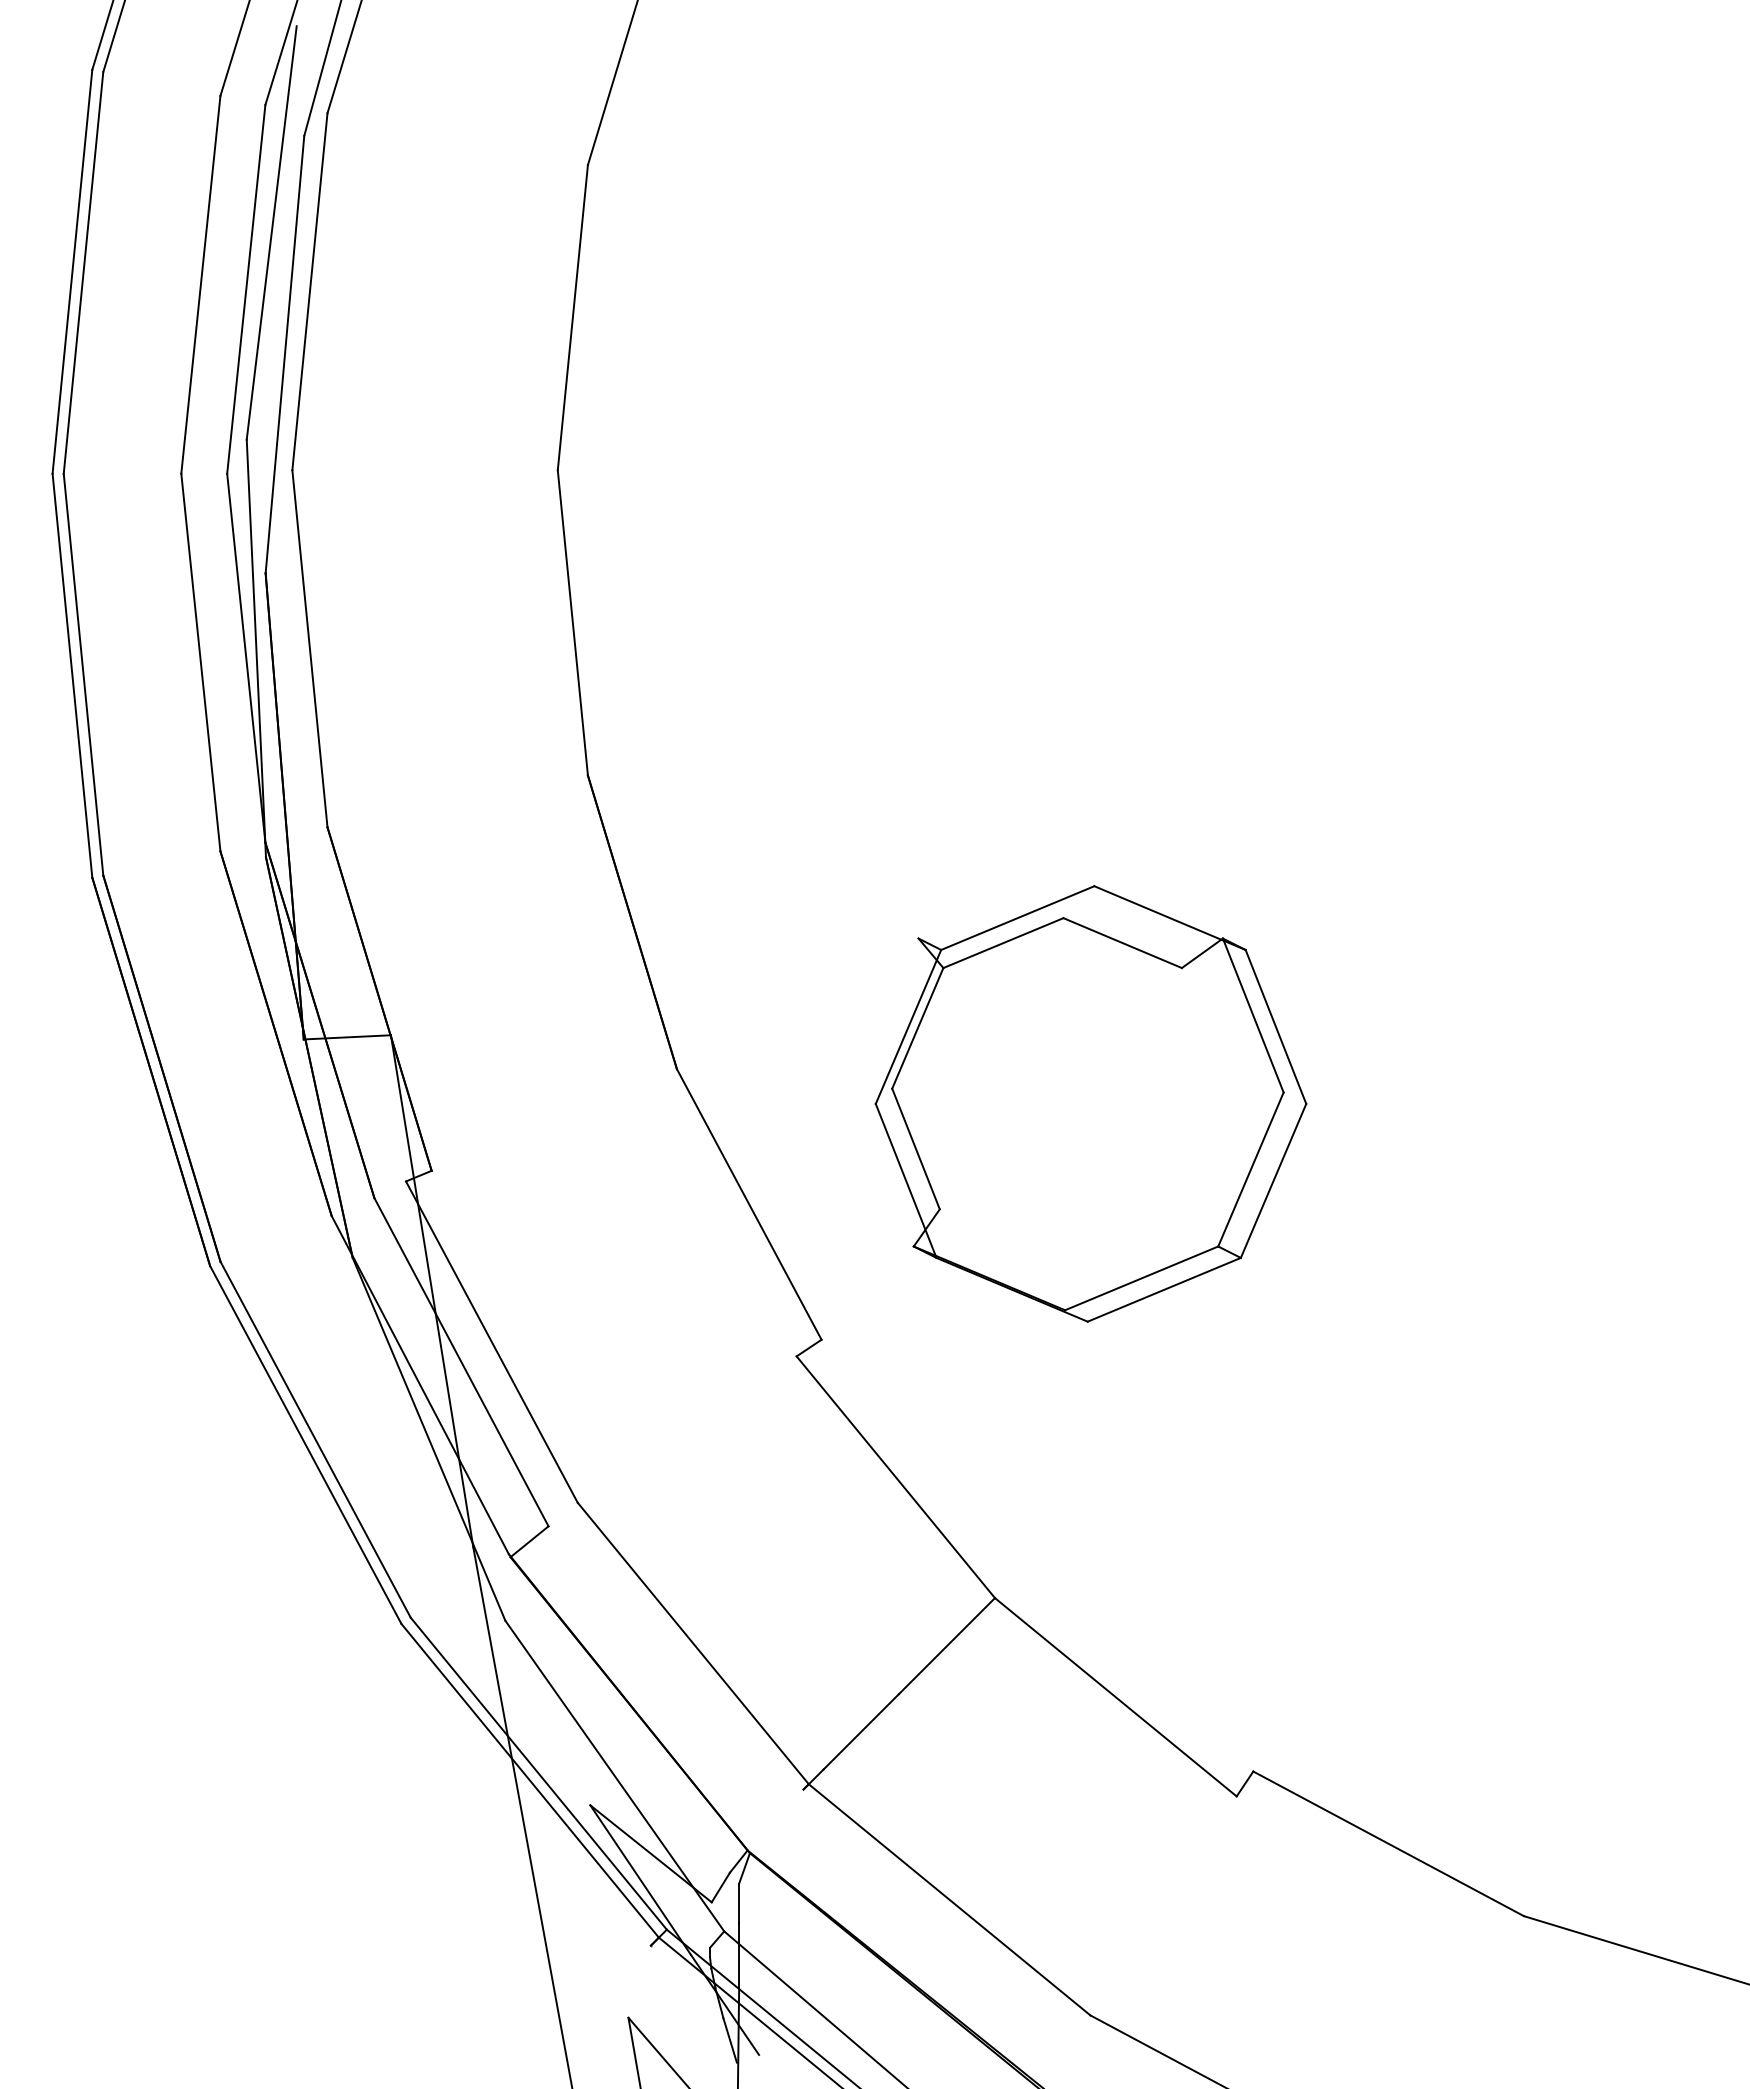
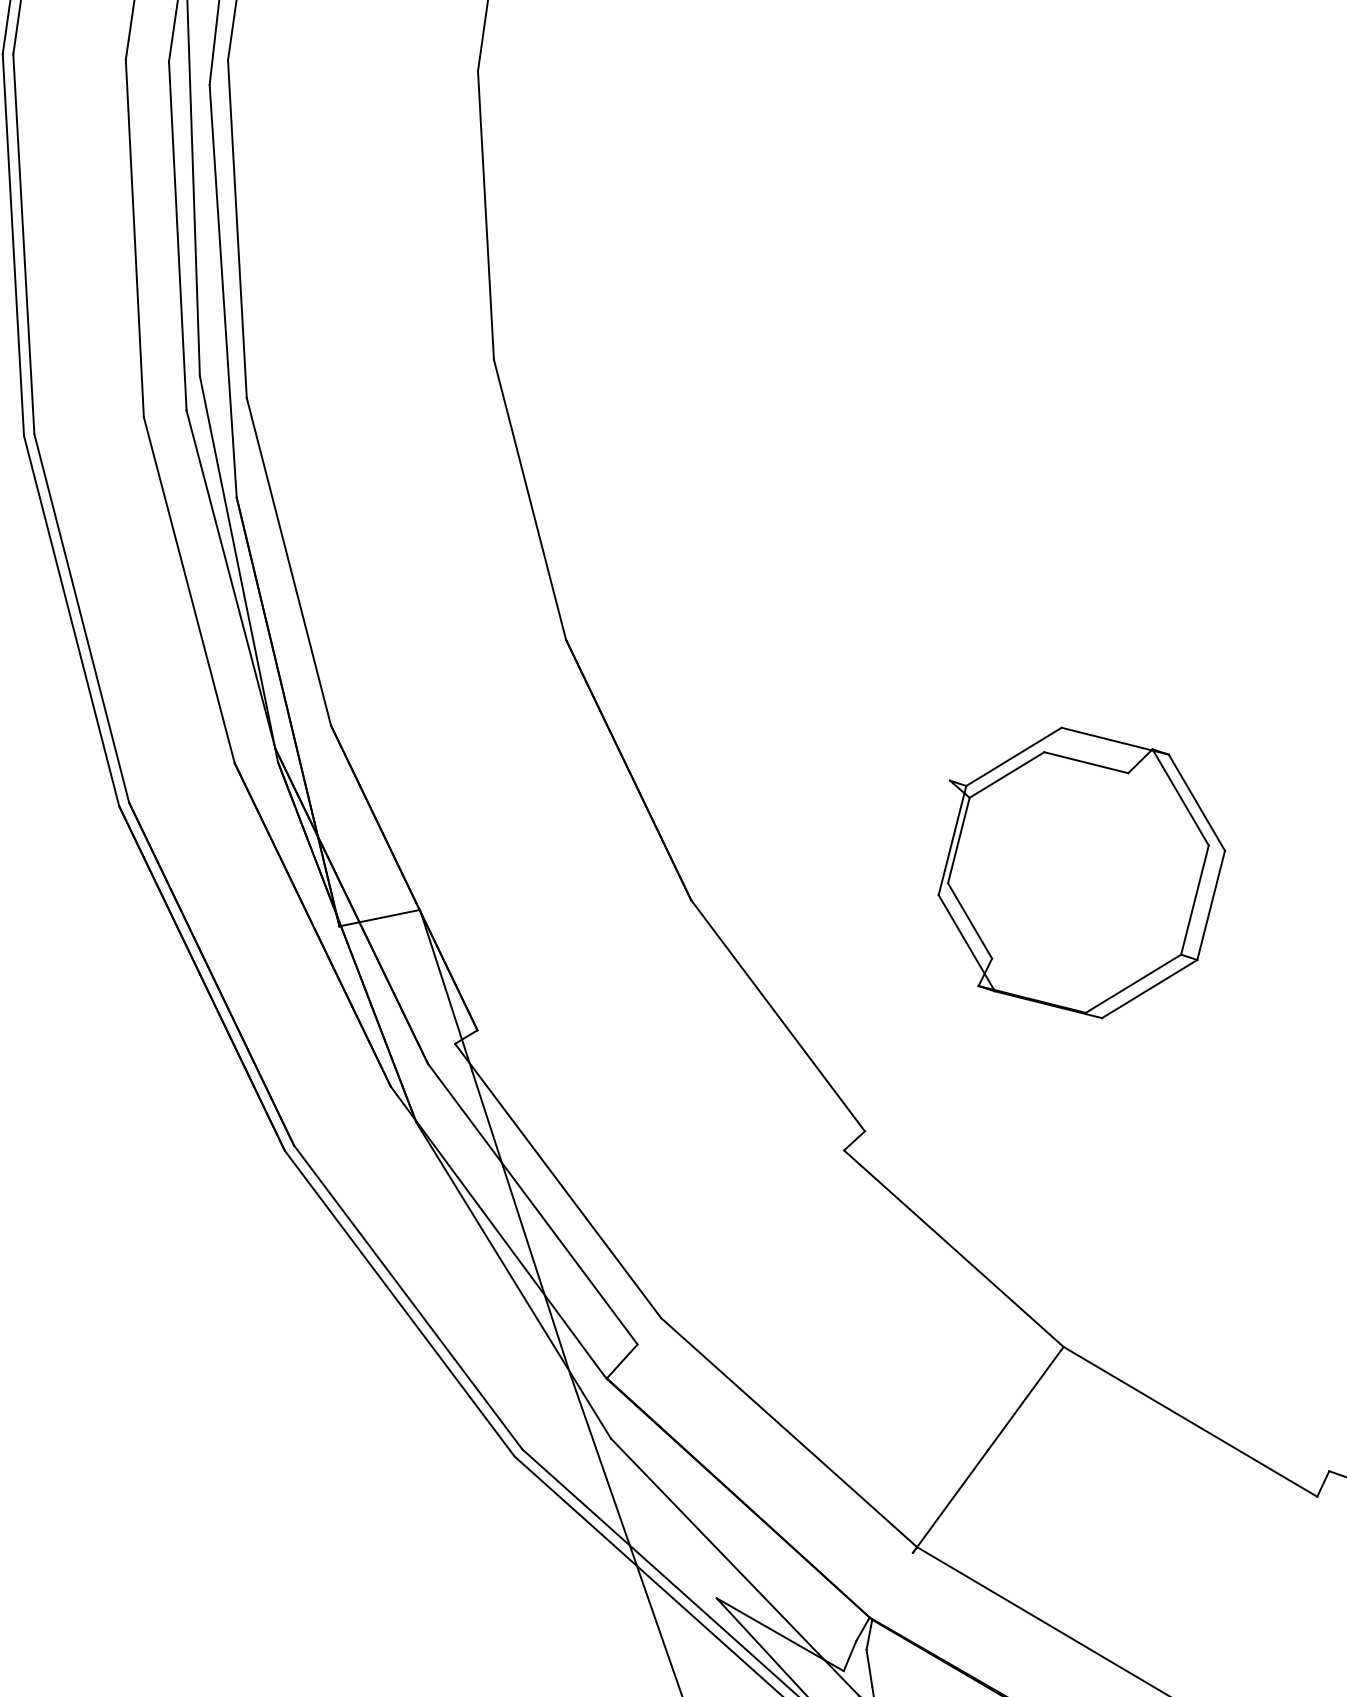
part: (1090, 1103) -> (1081, 872), size x0.71

